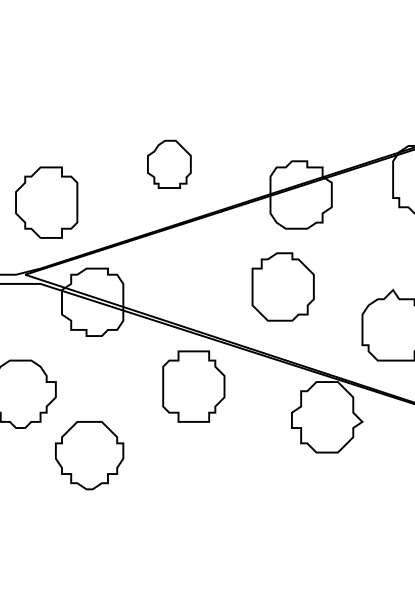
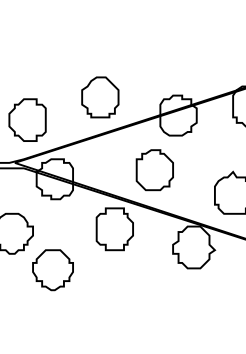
part: (169, 164) -> (100, 97), size x1.43
part: (282, 287) -> (154, 170), moved

